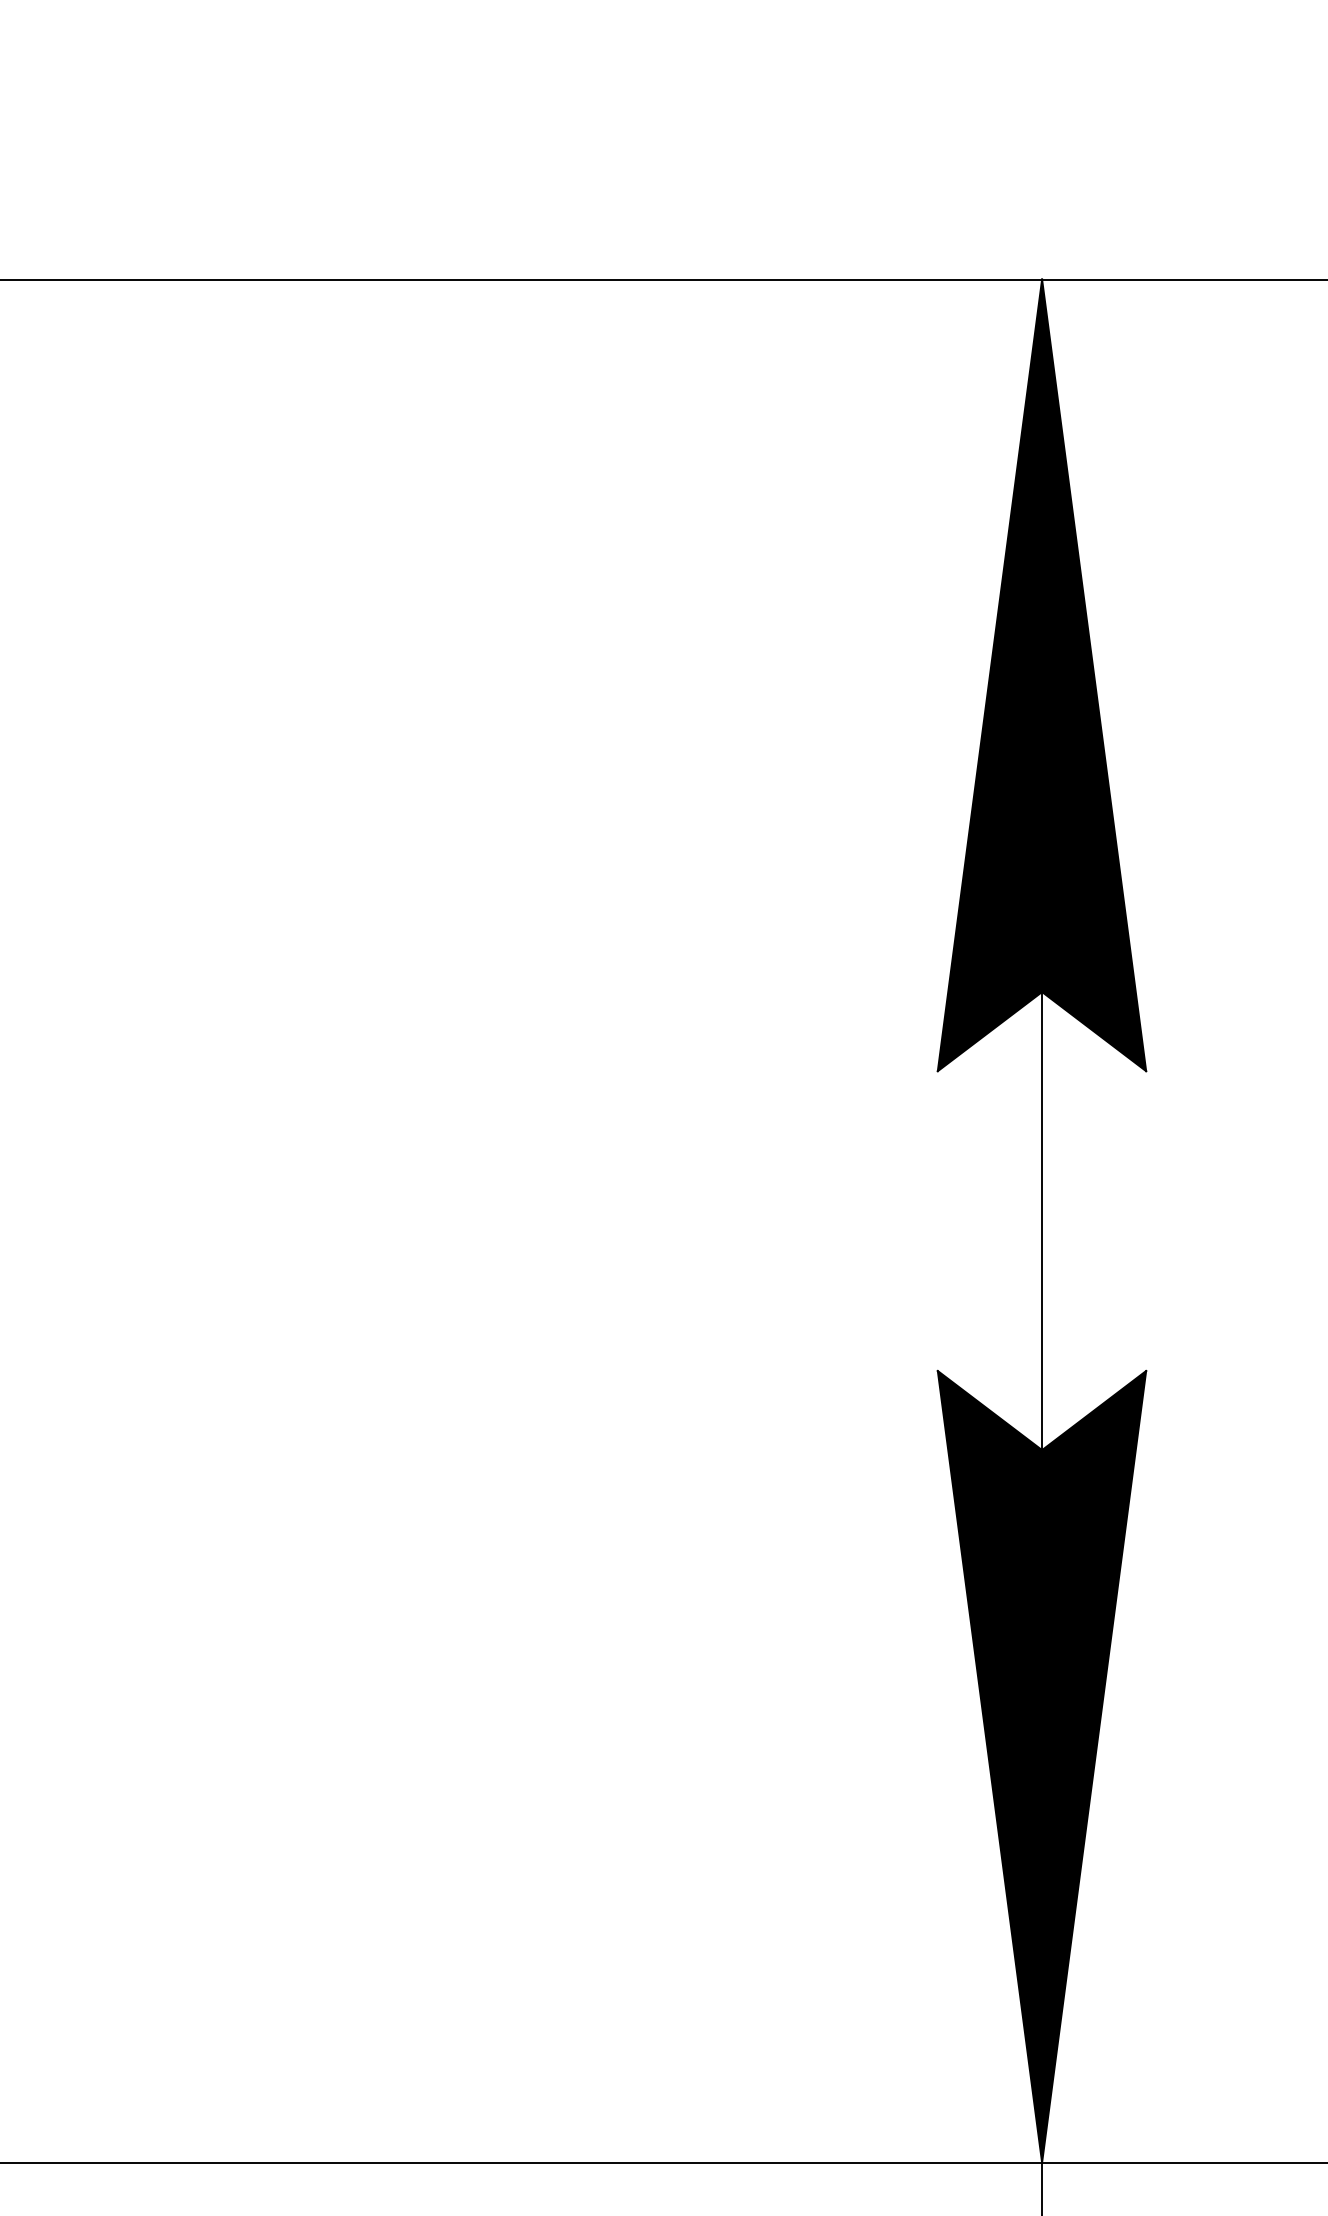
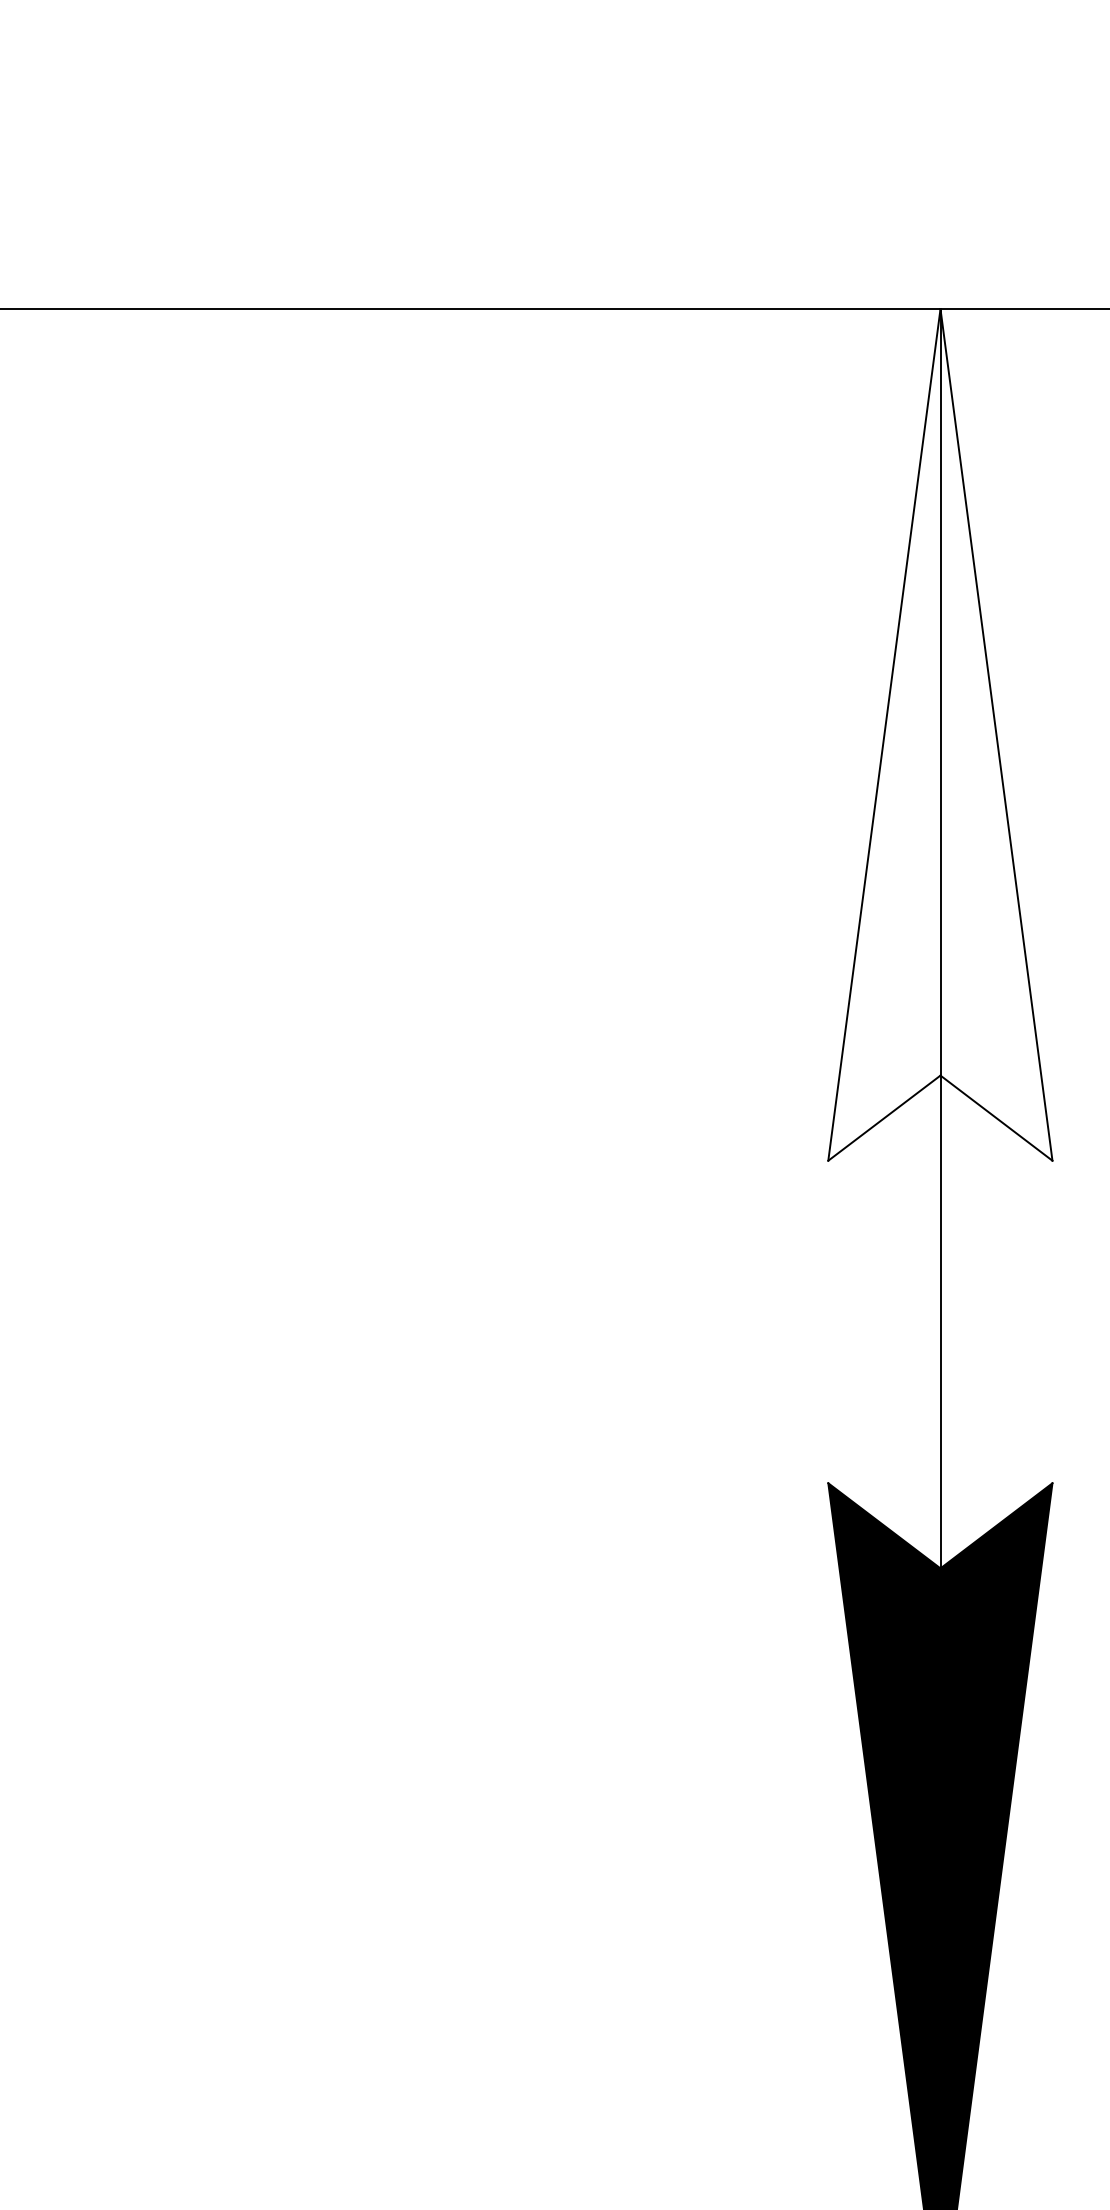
fill: (1041, 675) -> (939, 735), removed

